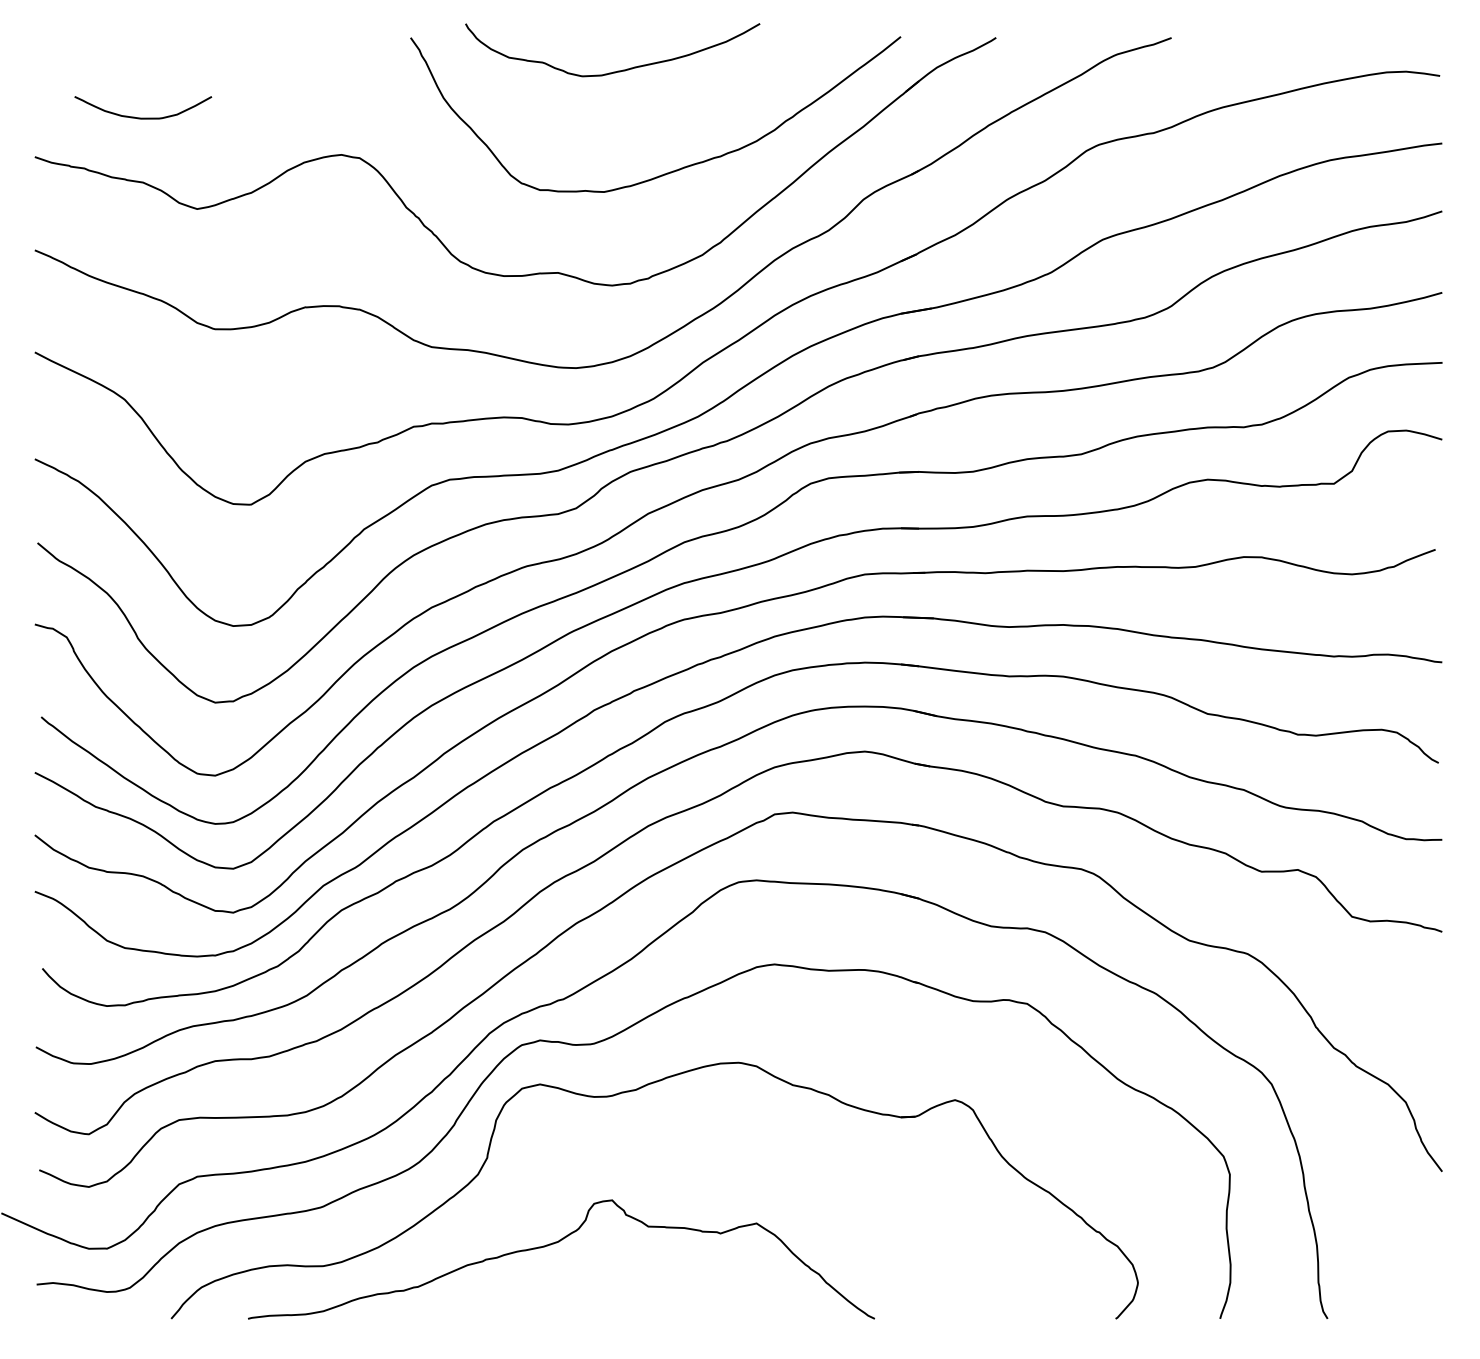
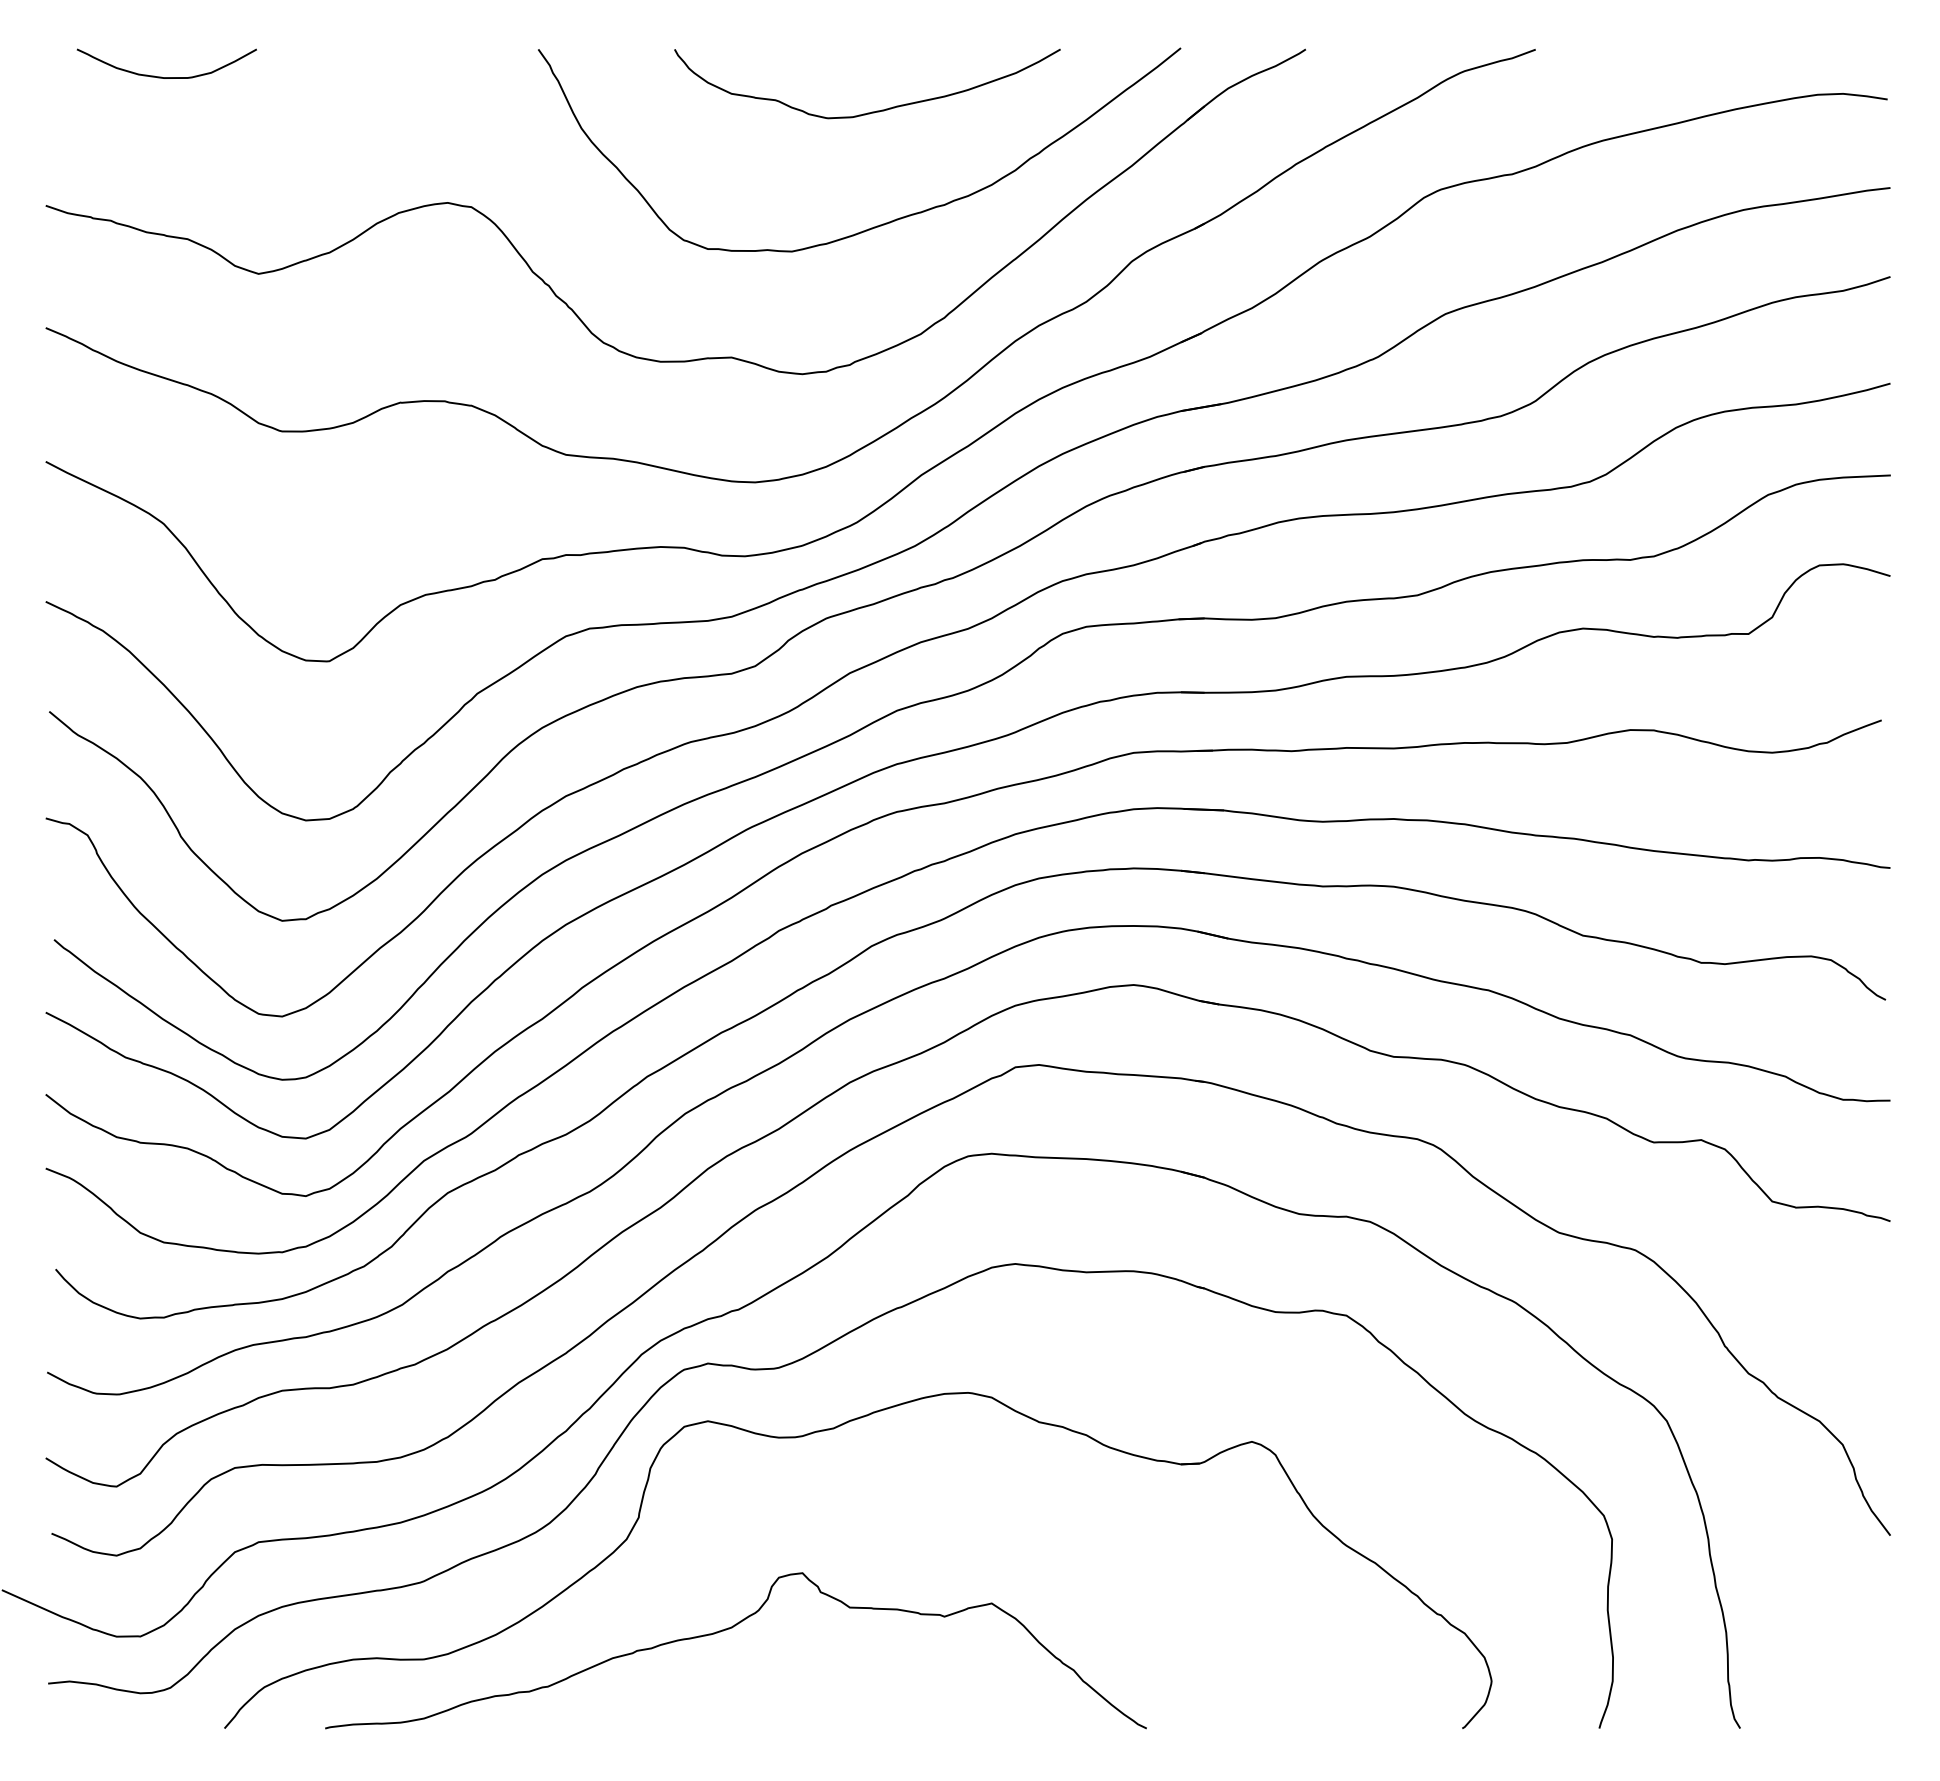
curve: (617, 70) -> (873, 110), moved
curve: (143, 117) -> (167, 76), moved

